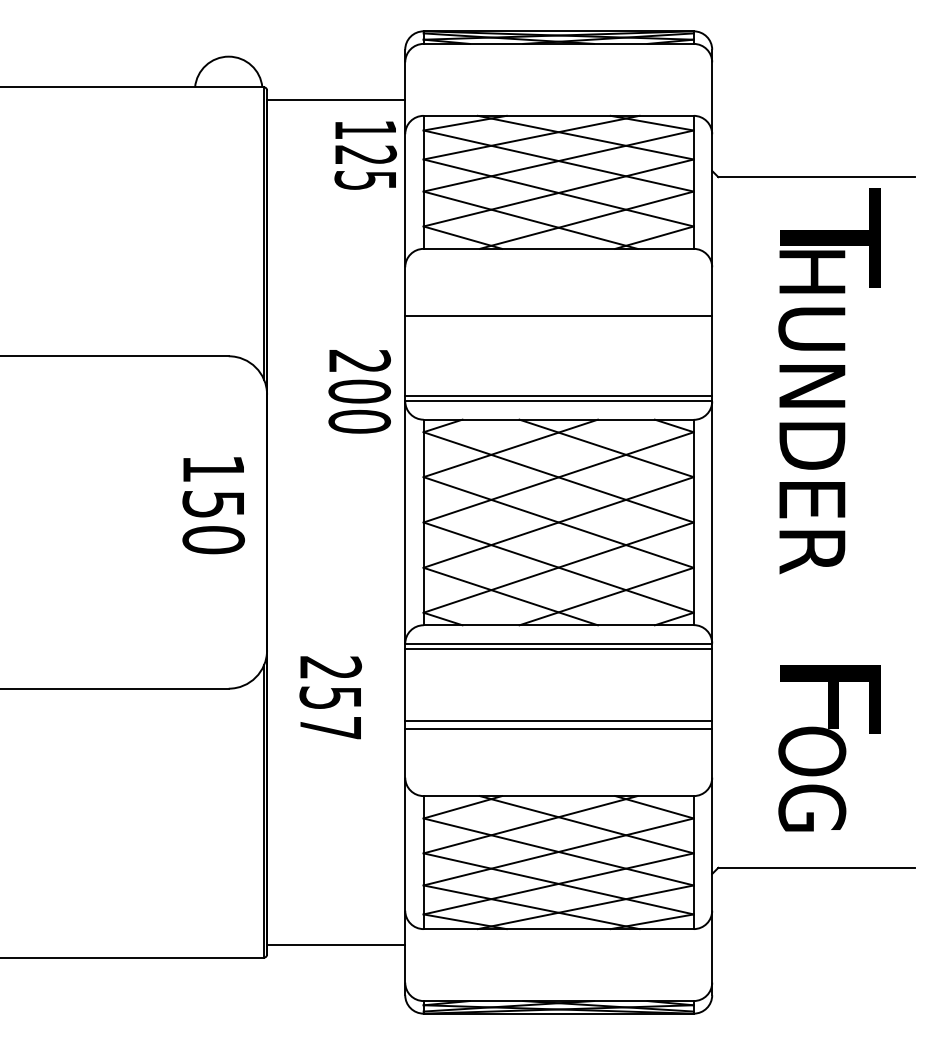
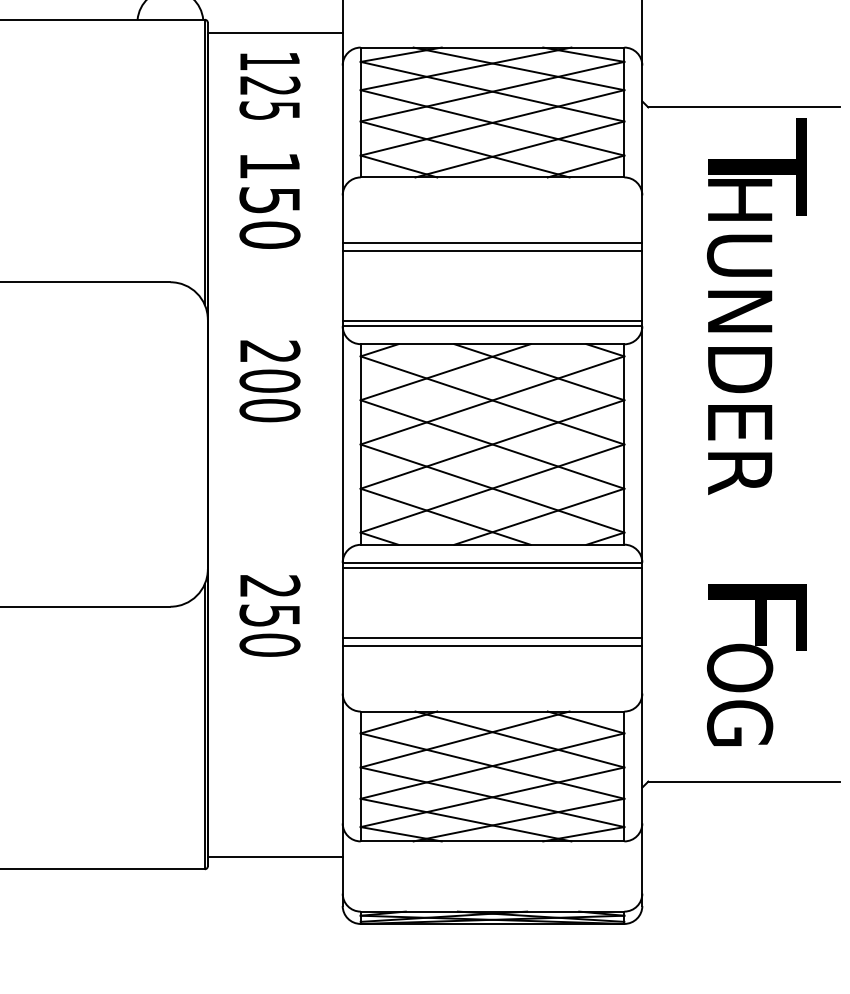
text: (365, 155) -> (269, 86), moved
line: (558, 324) -> (492, 251), added
text: (359, 391) -> (269, 381), moved
text: (213, 505) -> (269, 201), moved
text: (330, 728) -> (269, 645), 257 -> 250

